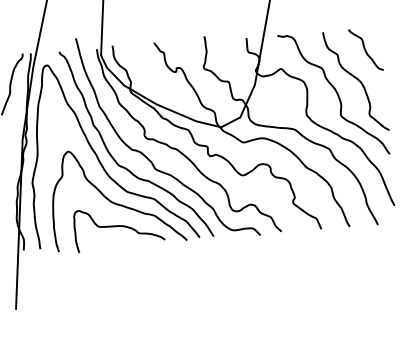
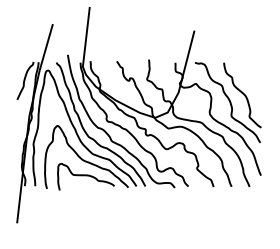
curve: (364, 49) -> (249, 75), removed

